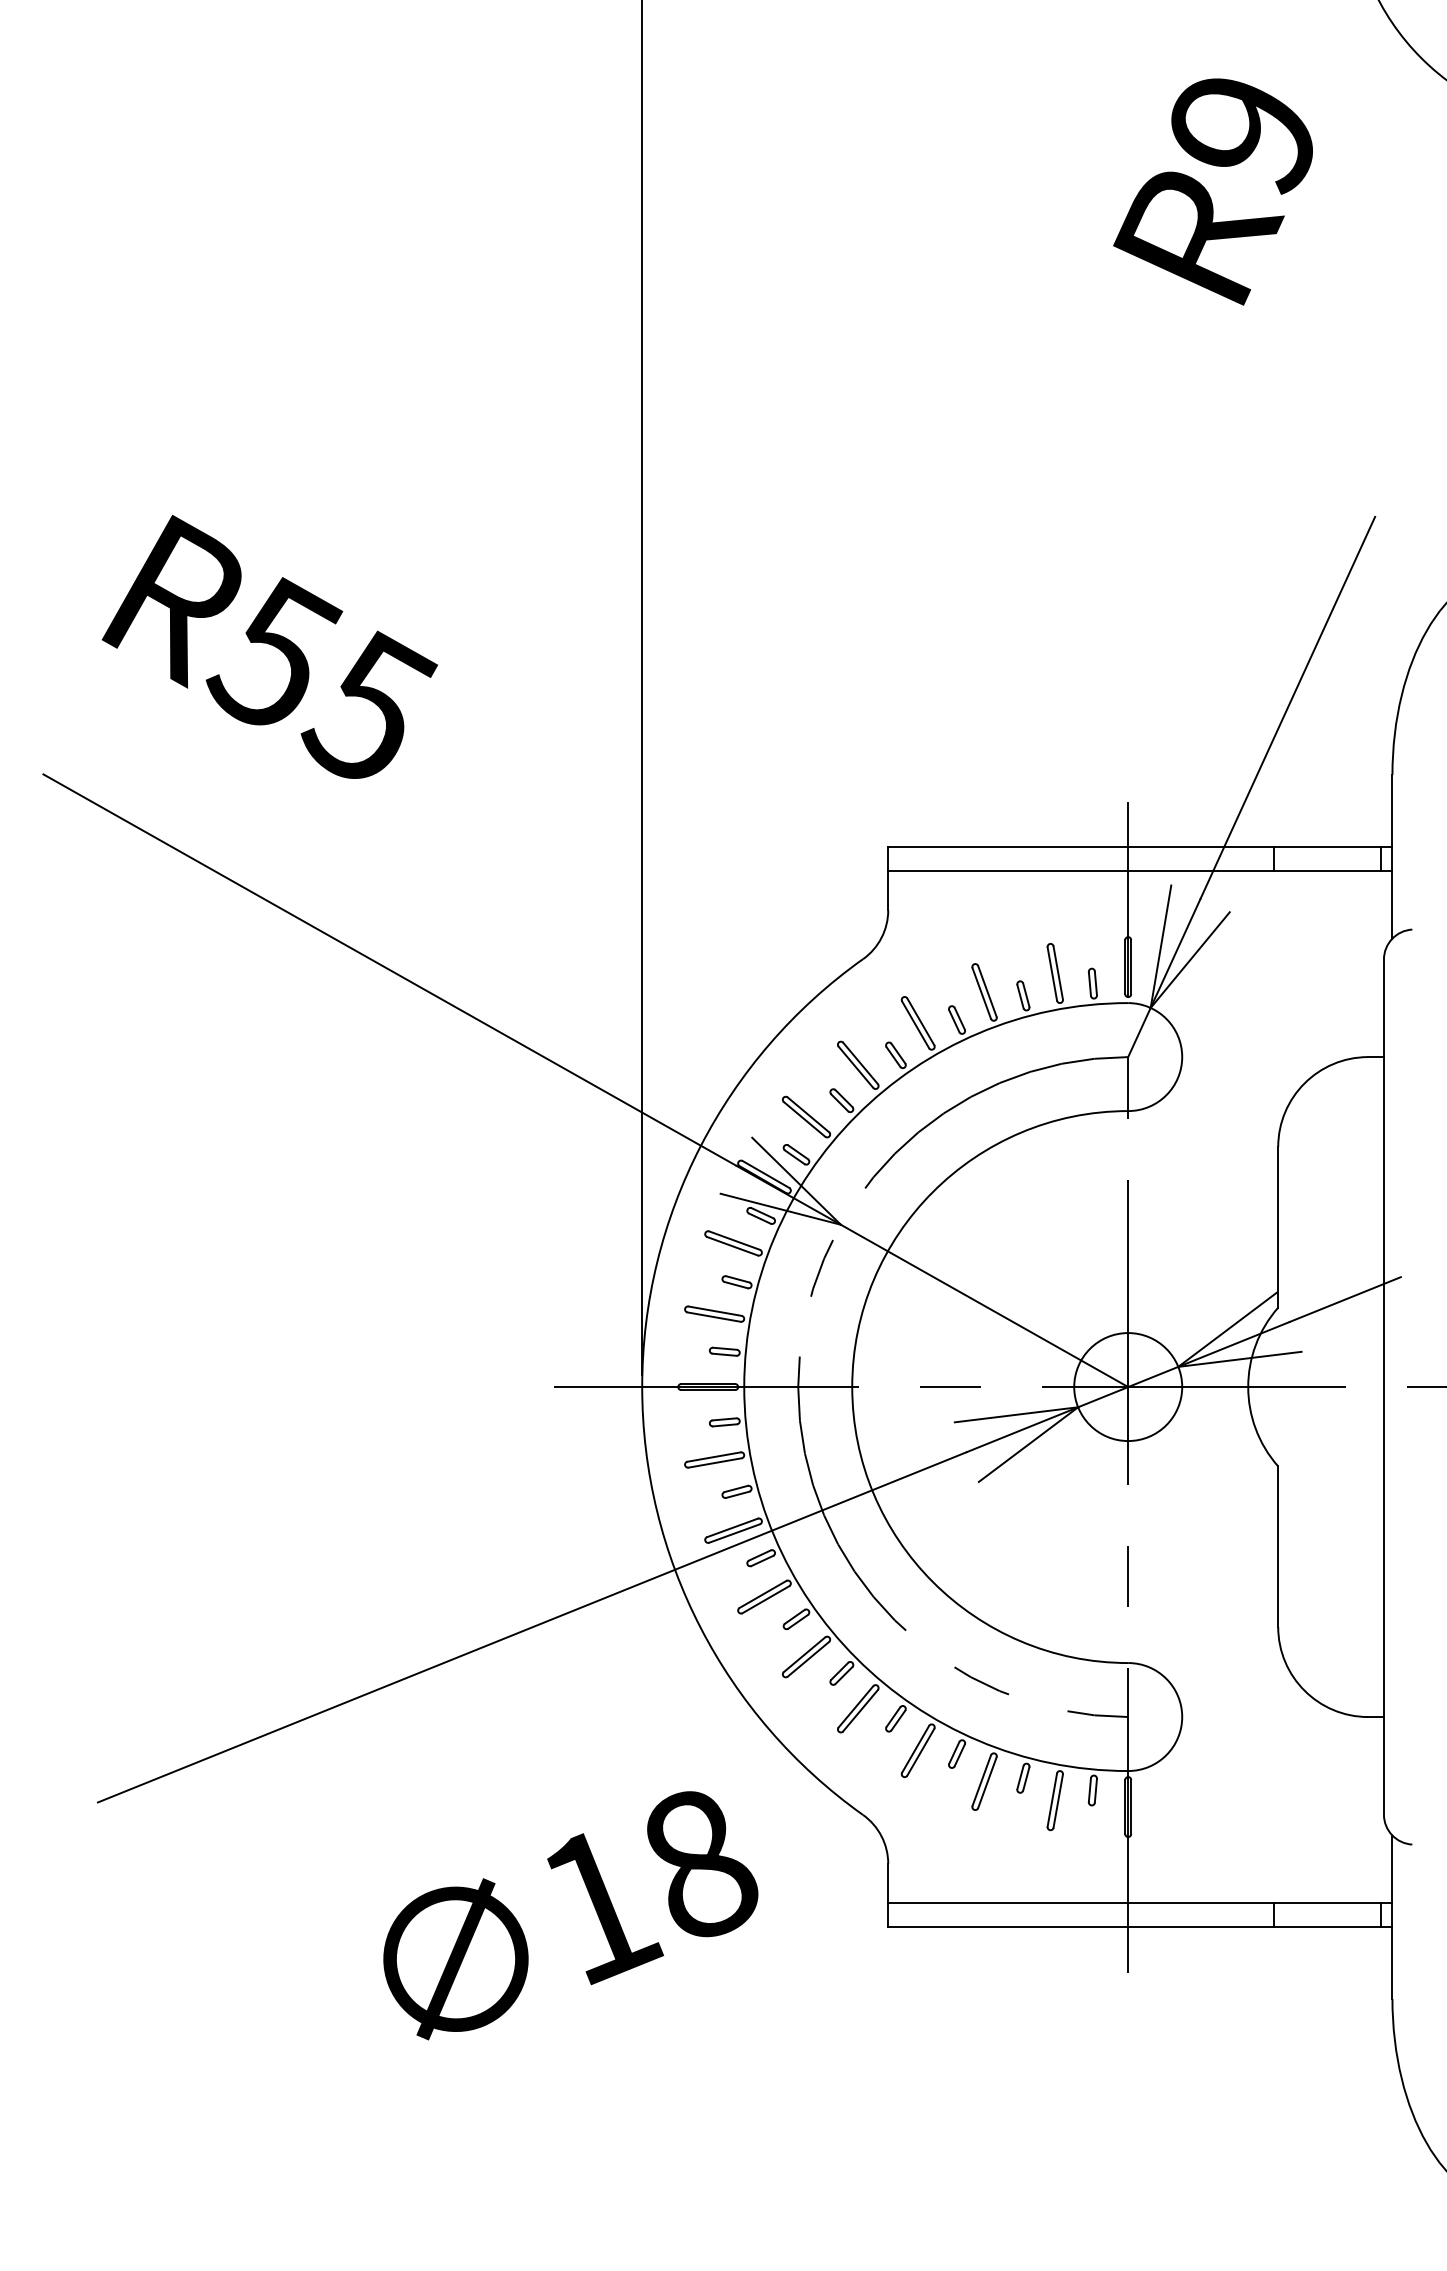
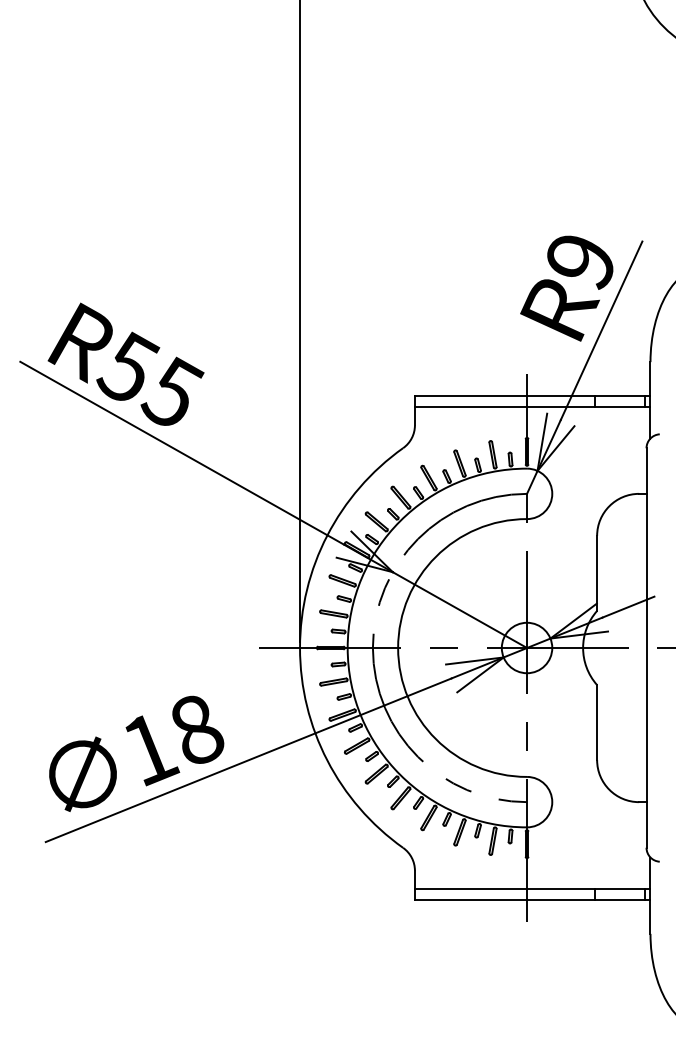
text: (1212, 191) -> (566, 288), moved
text: (268, 645) -> (125, 363), moved
text: (570, 1914) -> (136, 753), moved

